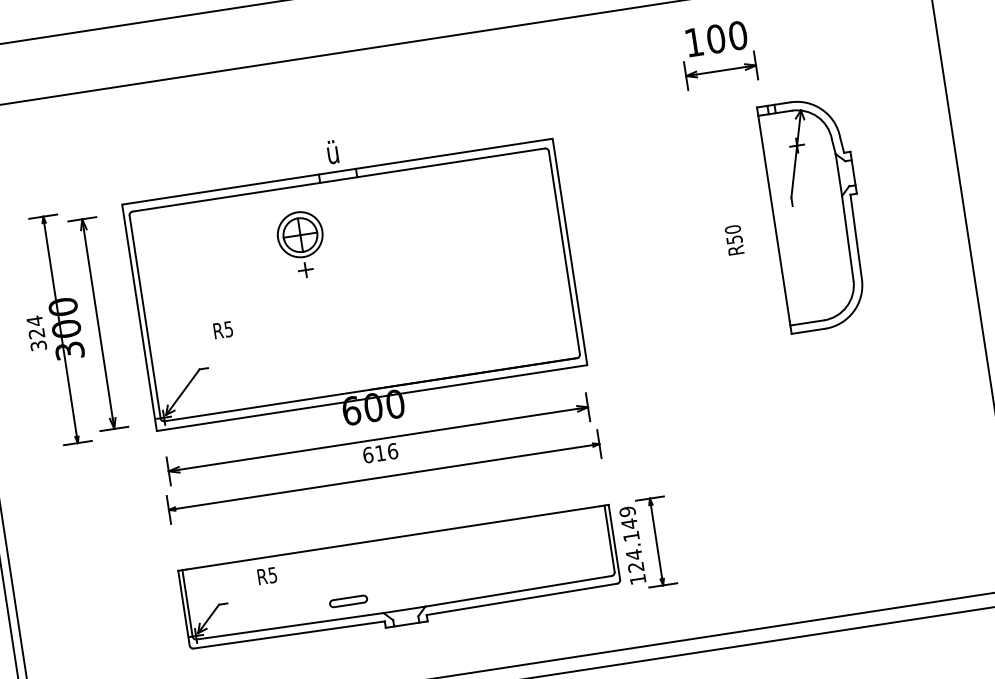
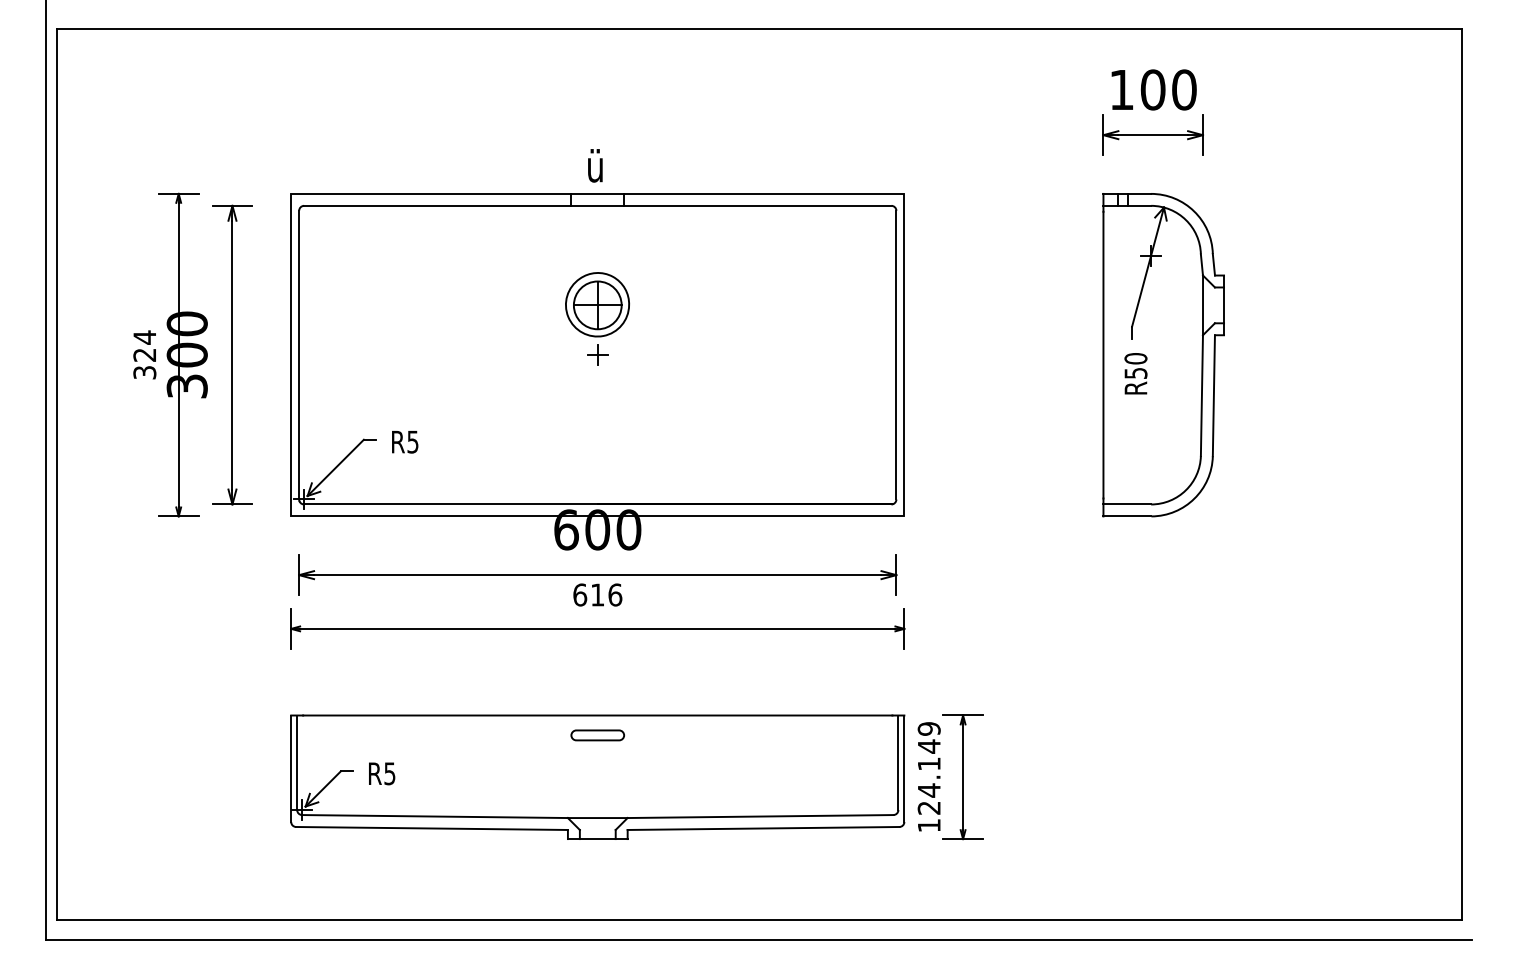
part: (816, 214) -> (1163, 355), moved
part: (301, 244) -> (597, 318), moved
text: (223, 330) -> (405, 442), moved
text: (267, 575) -> (382, 773), moved
part: (348, 601) -> (597, 735), moved

